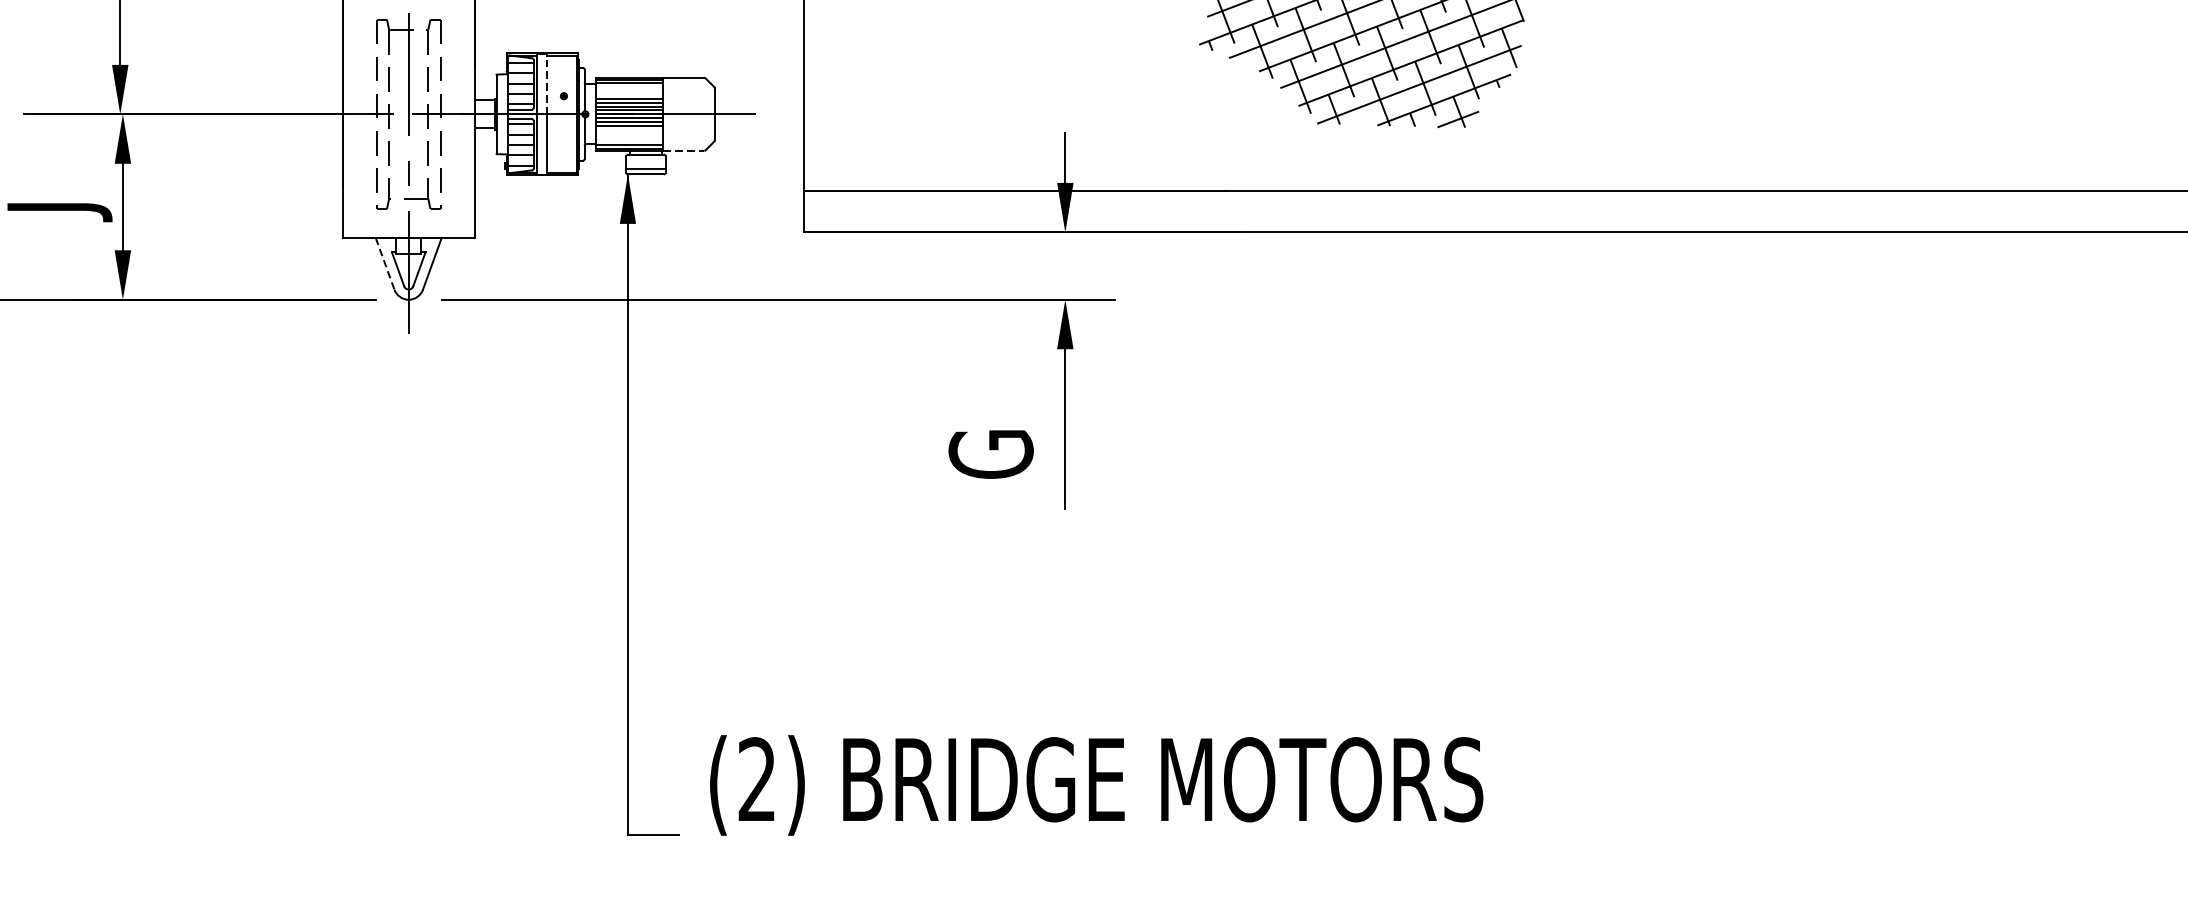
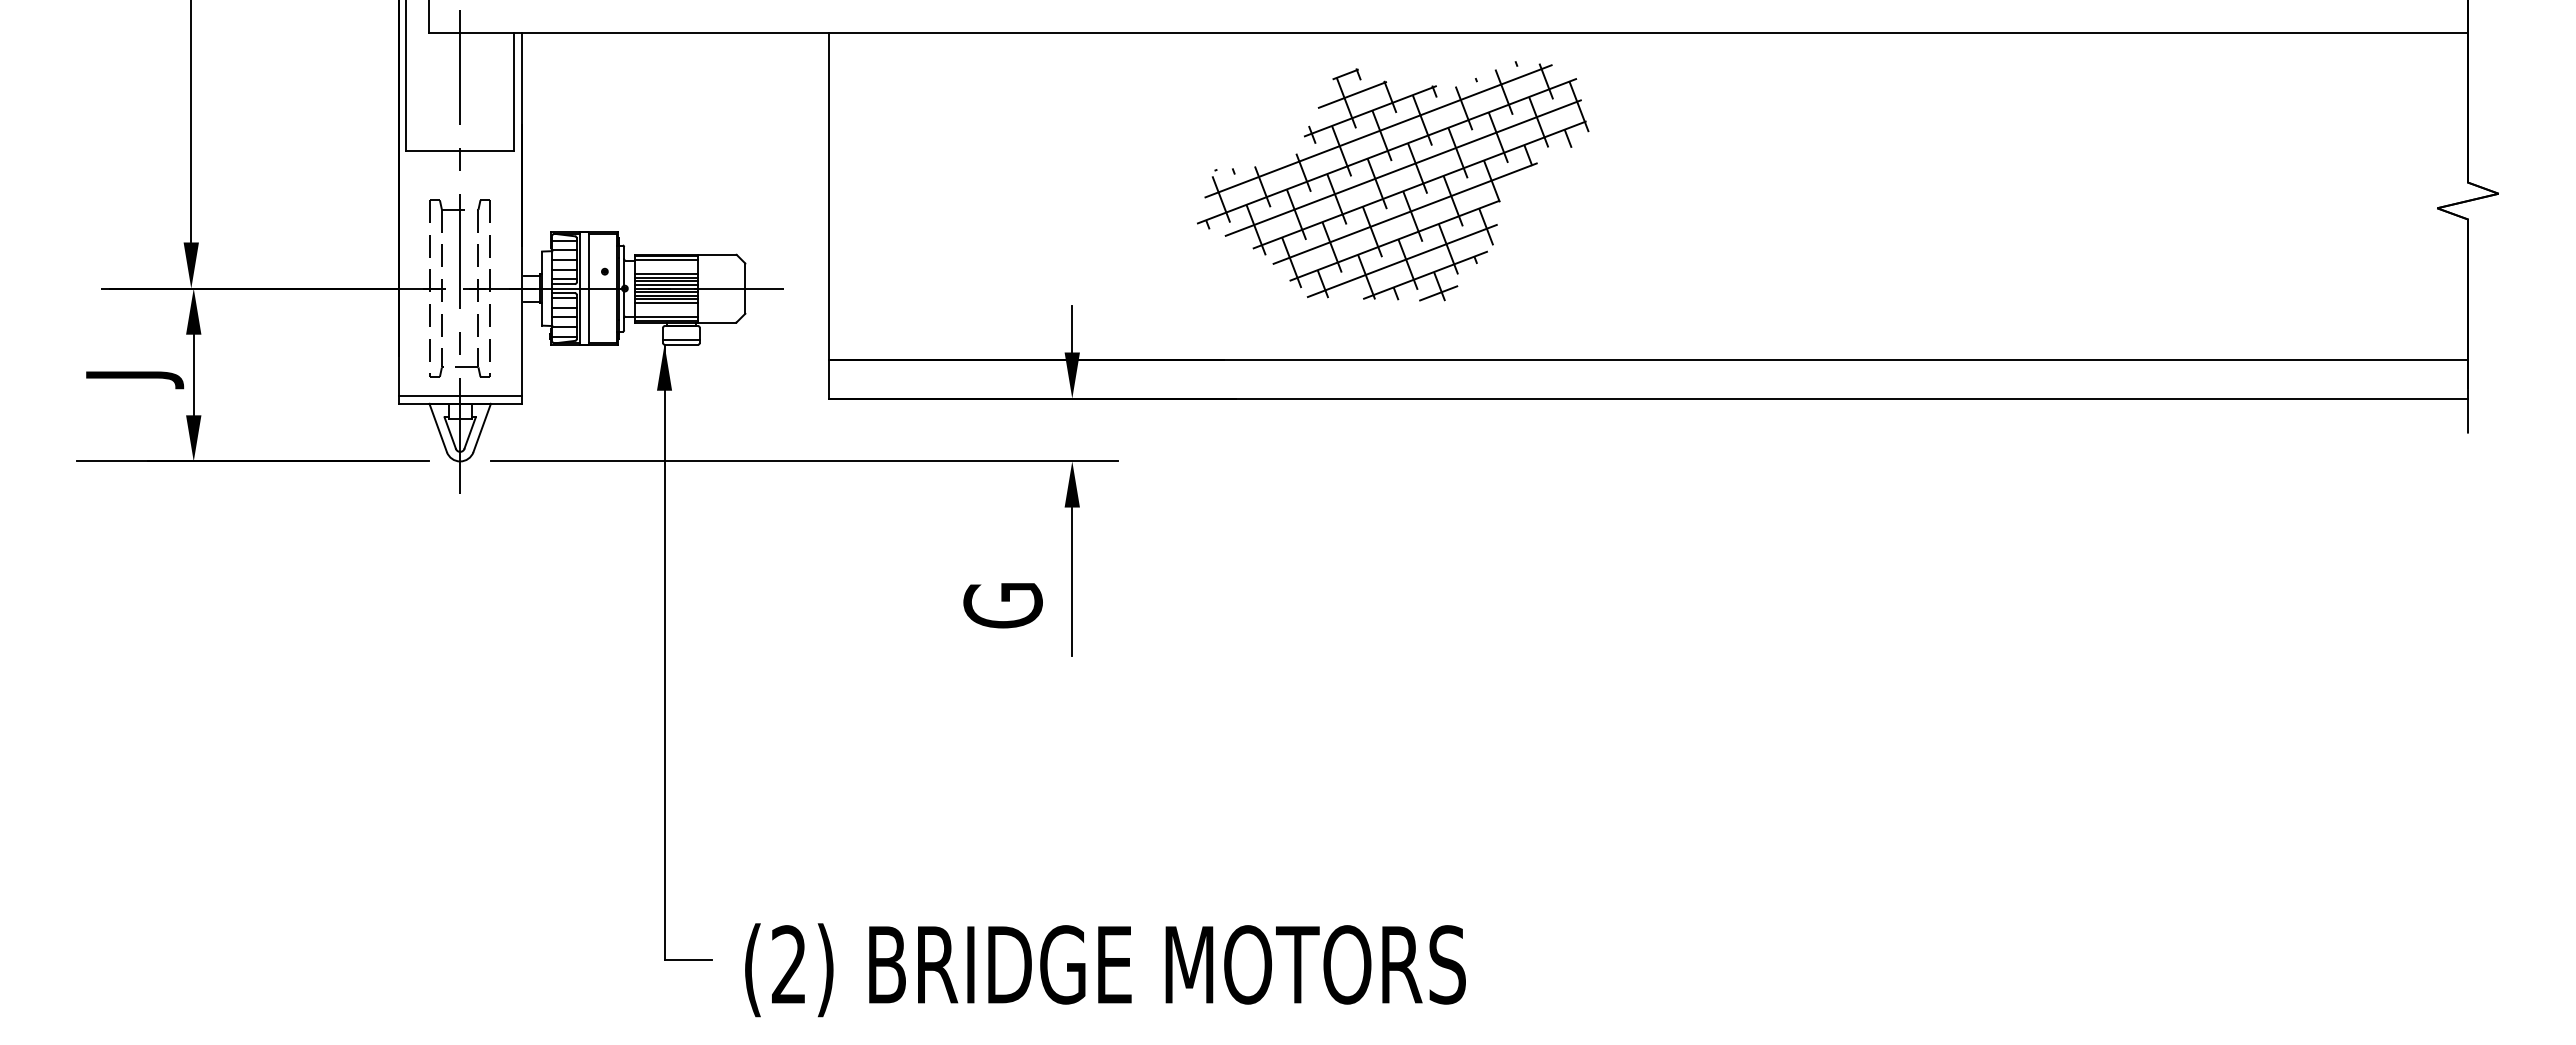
line: (546, 84) -> (588, 260), dashed -> solid
line: (628, 130) -> (665, 303), added
line: (684, 150) -> (717, 322), dashed -> solid
line: (407, 230) -> (459, 396), added
line: (385, 264) -> (438, 428), dashed -> solid
text: (1096, 785) -> (1105, 970), moved

